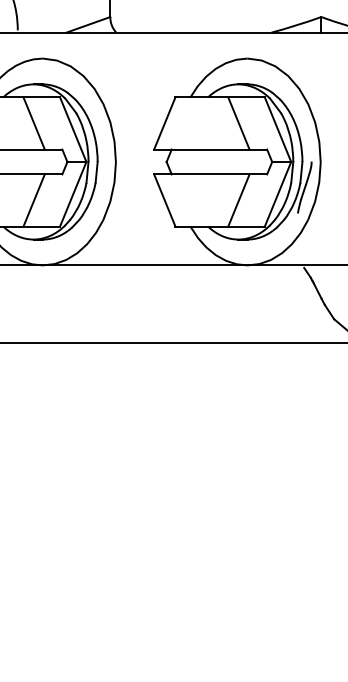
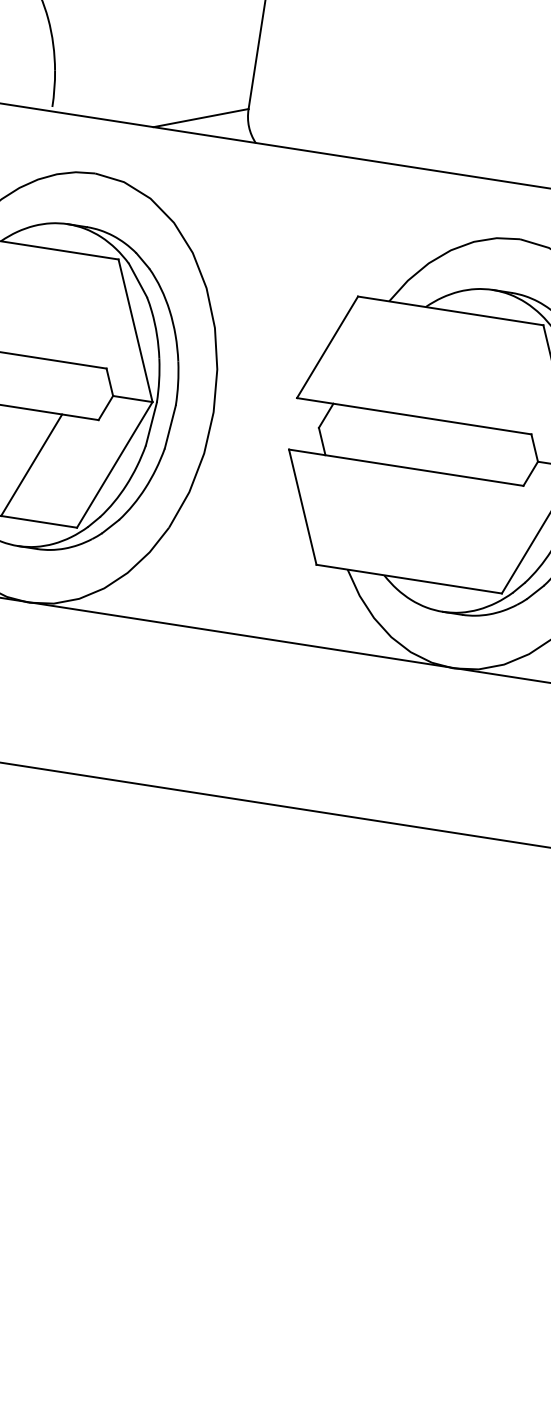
line: (33, 123) -> (55, 305), removed
line: (238, 123) -> (480, 371), removed
line: (238, 200) -> (455, 530), removed

